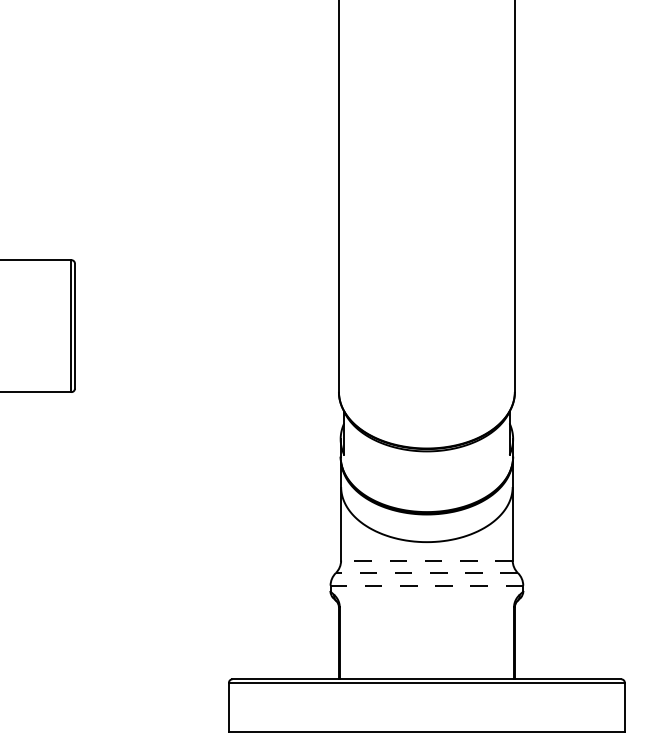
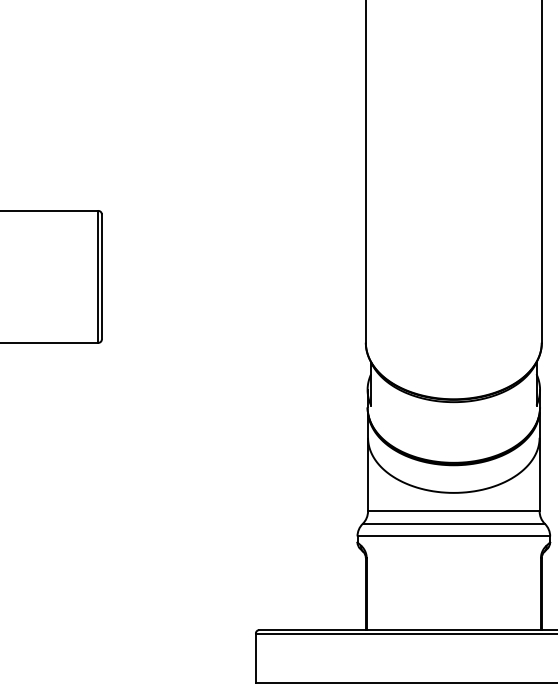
line: (426, 560) -> (453, 511), dashed -> solid
line: (426, 573) -> (453, 524), dashed -> solid
line: (426, 585) -> (453, 536), dashed -> solid

